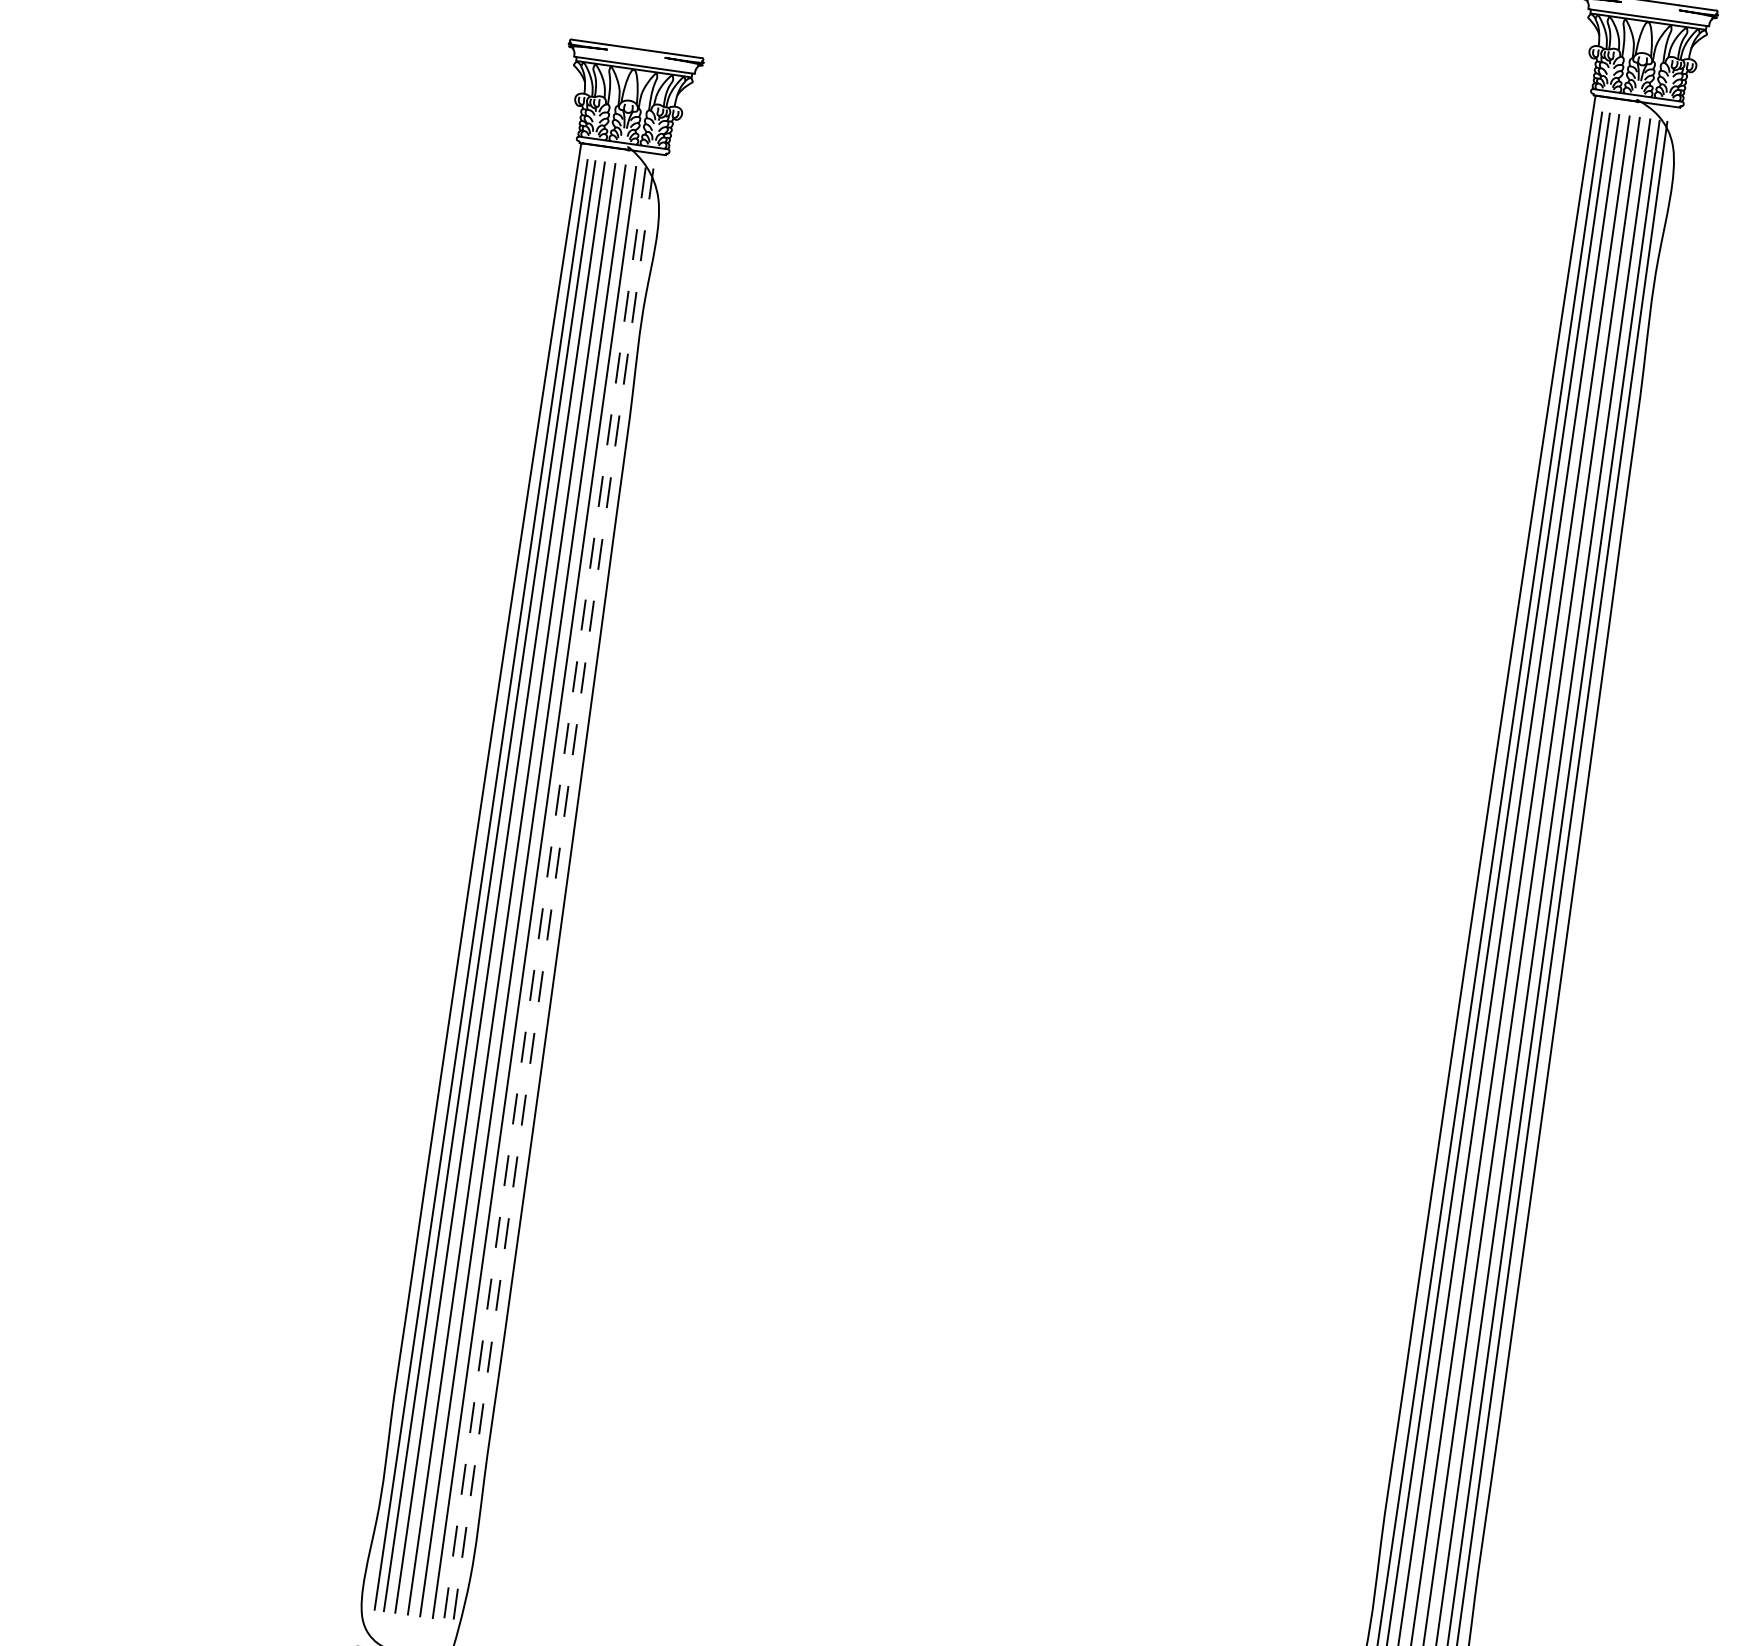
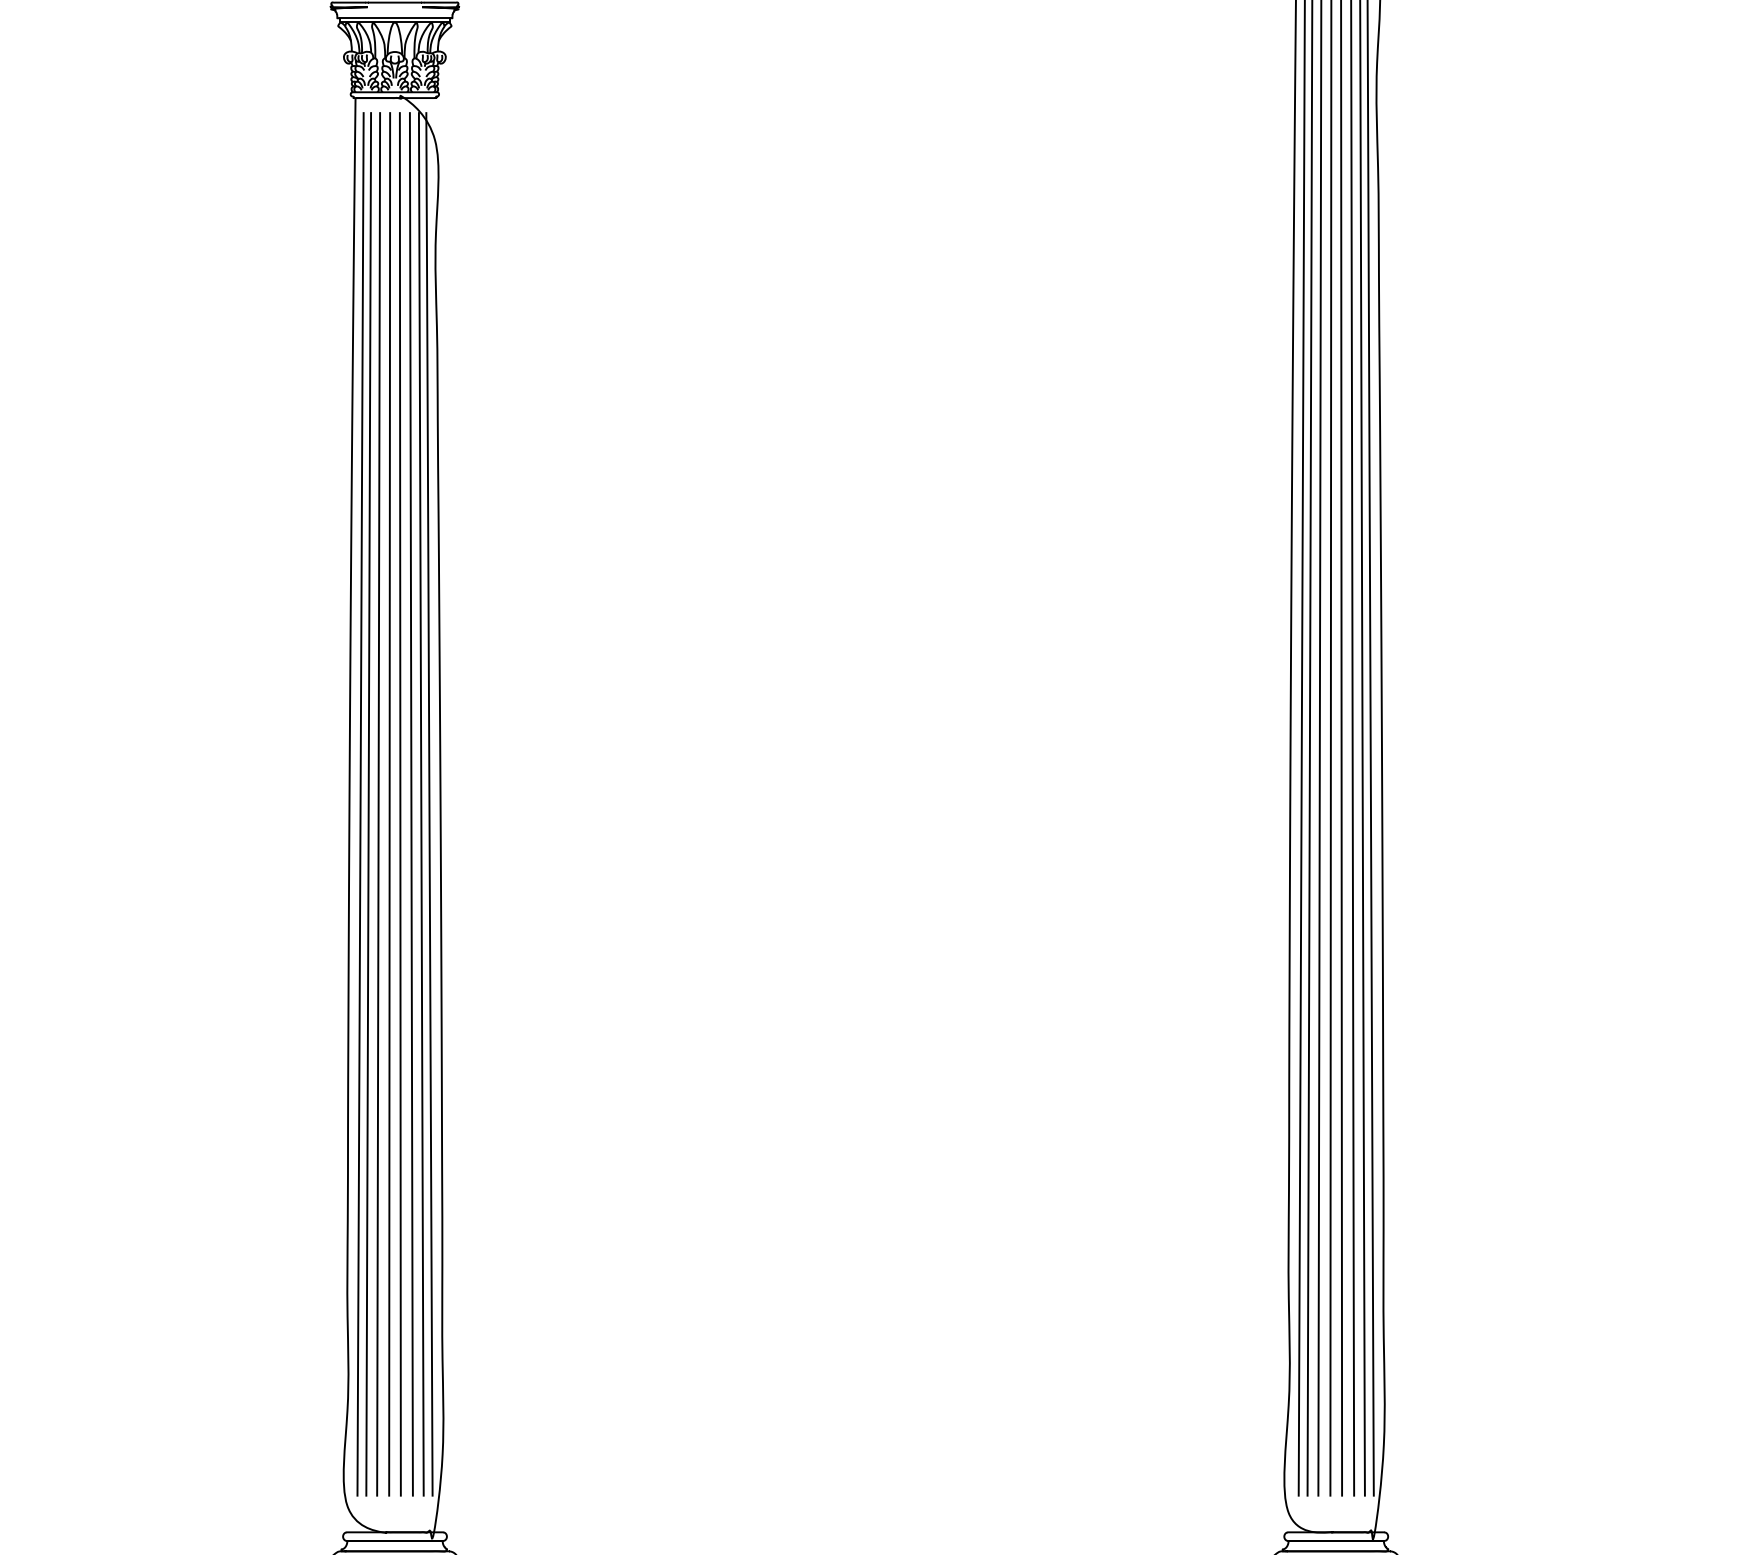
line: (545, 894) -> (421, 804), dashed -> solid
line: (553, 895) -> (429, 804), dashed -> solid

